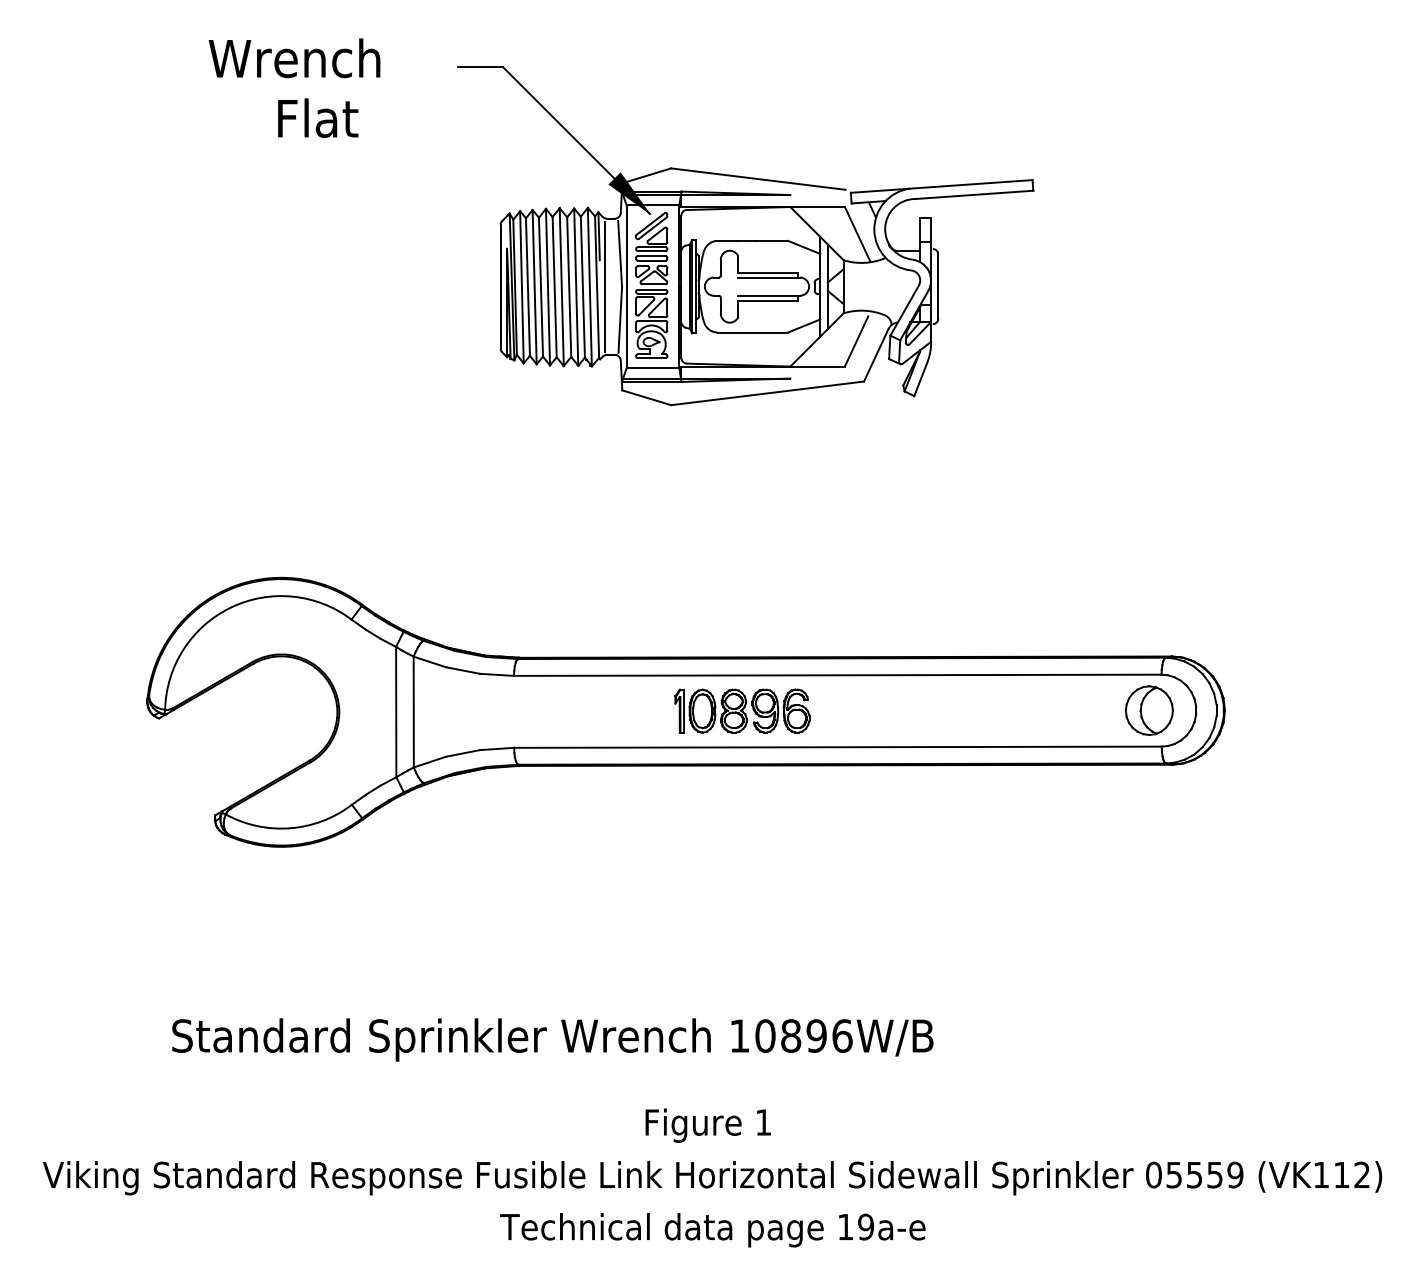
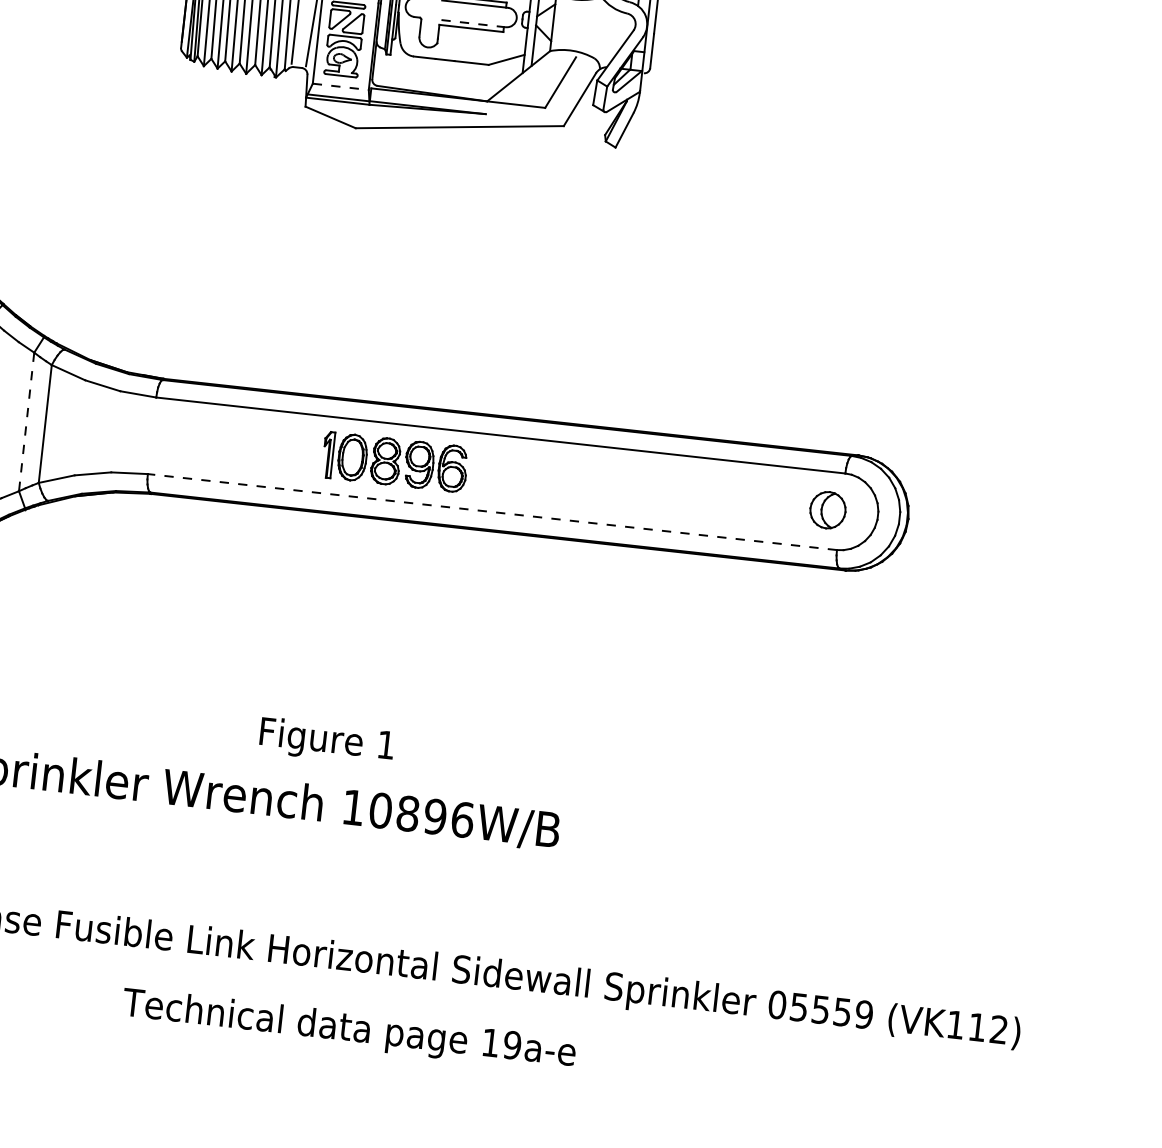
line: (769, 295) -> (473, 23), solid -> dashed
line: (653, 368) -> (341, 87), solid -> dashed
part: (1148, 710) -> (827, 510), size x0.7
line: (396, 712) -> (26, 422), solid -> dashed
line: (837, 747) -> (491, 512), solid -> dashed
text: (707, 1125) -> (326, 741), moved
text: (712, 1230) -> (348, 1030), moved

